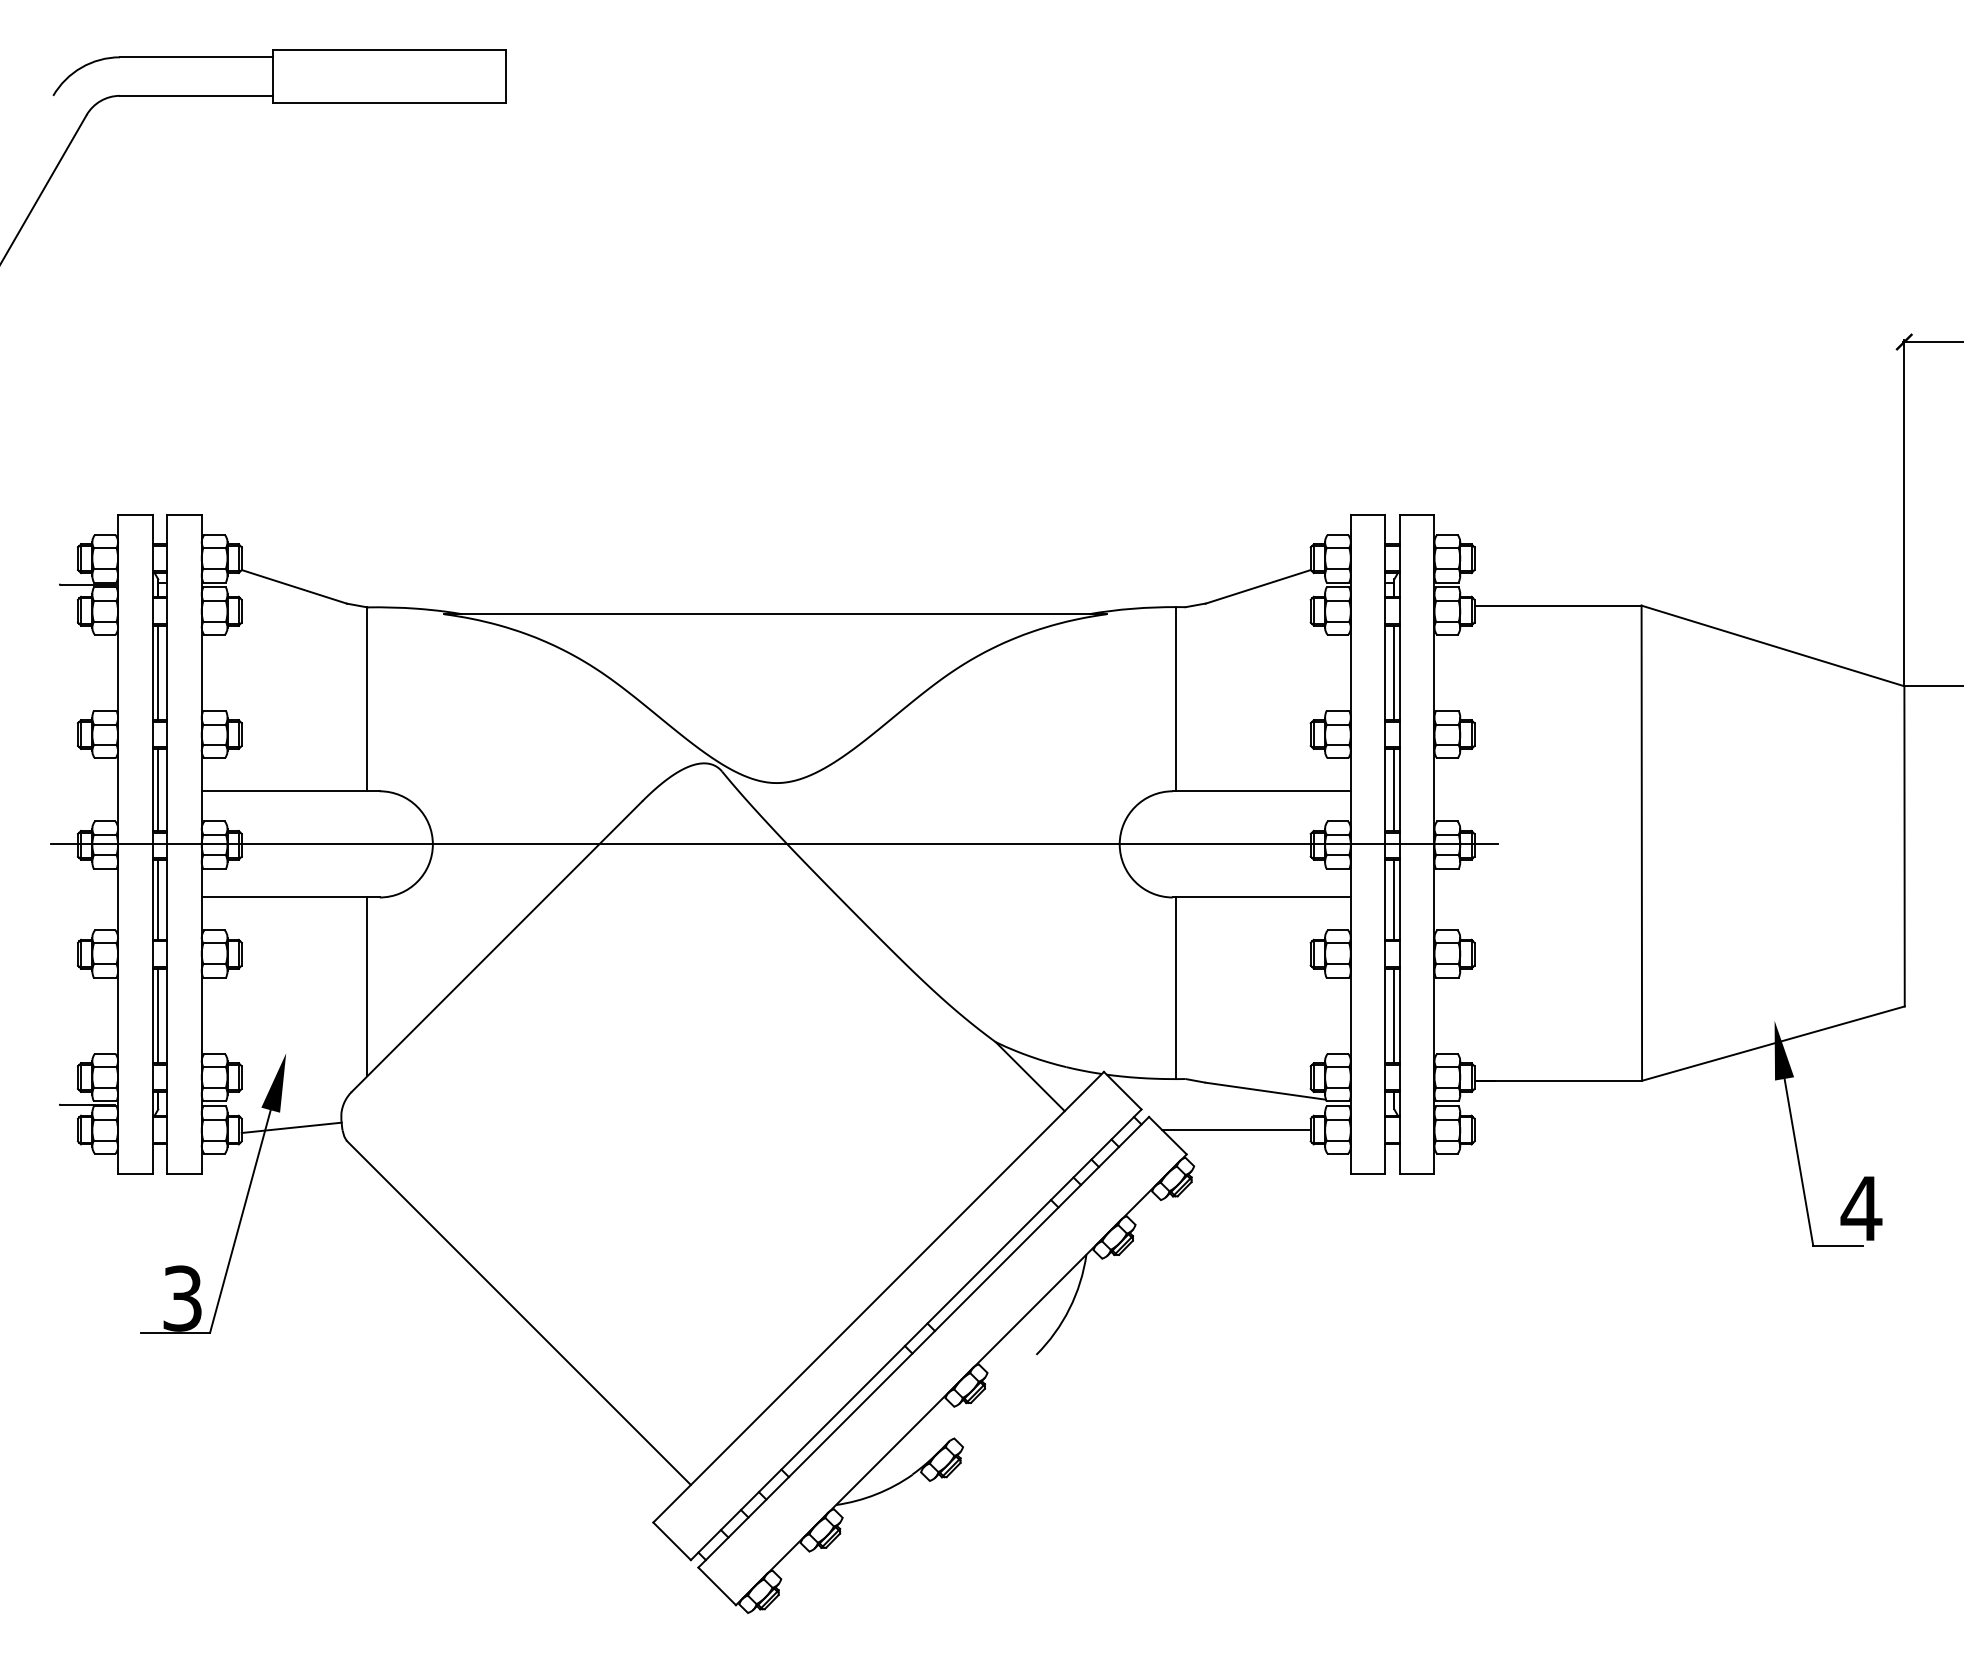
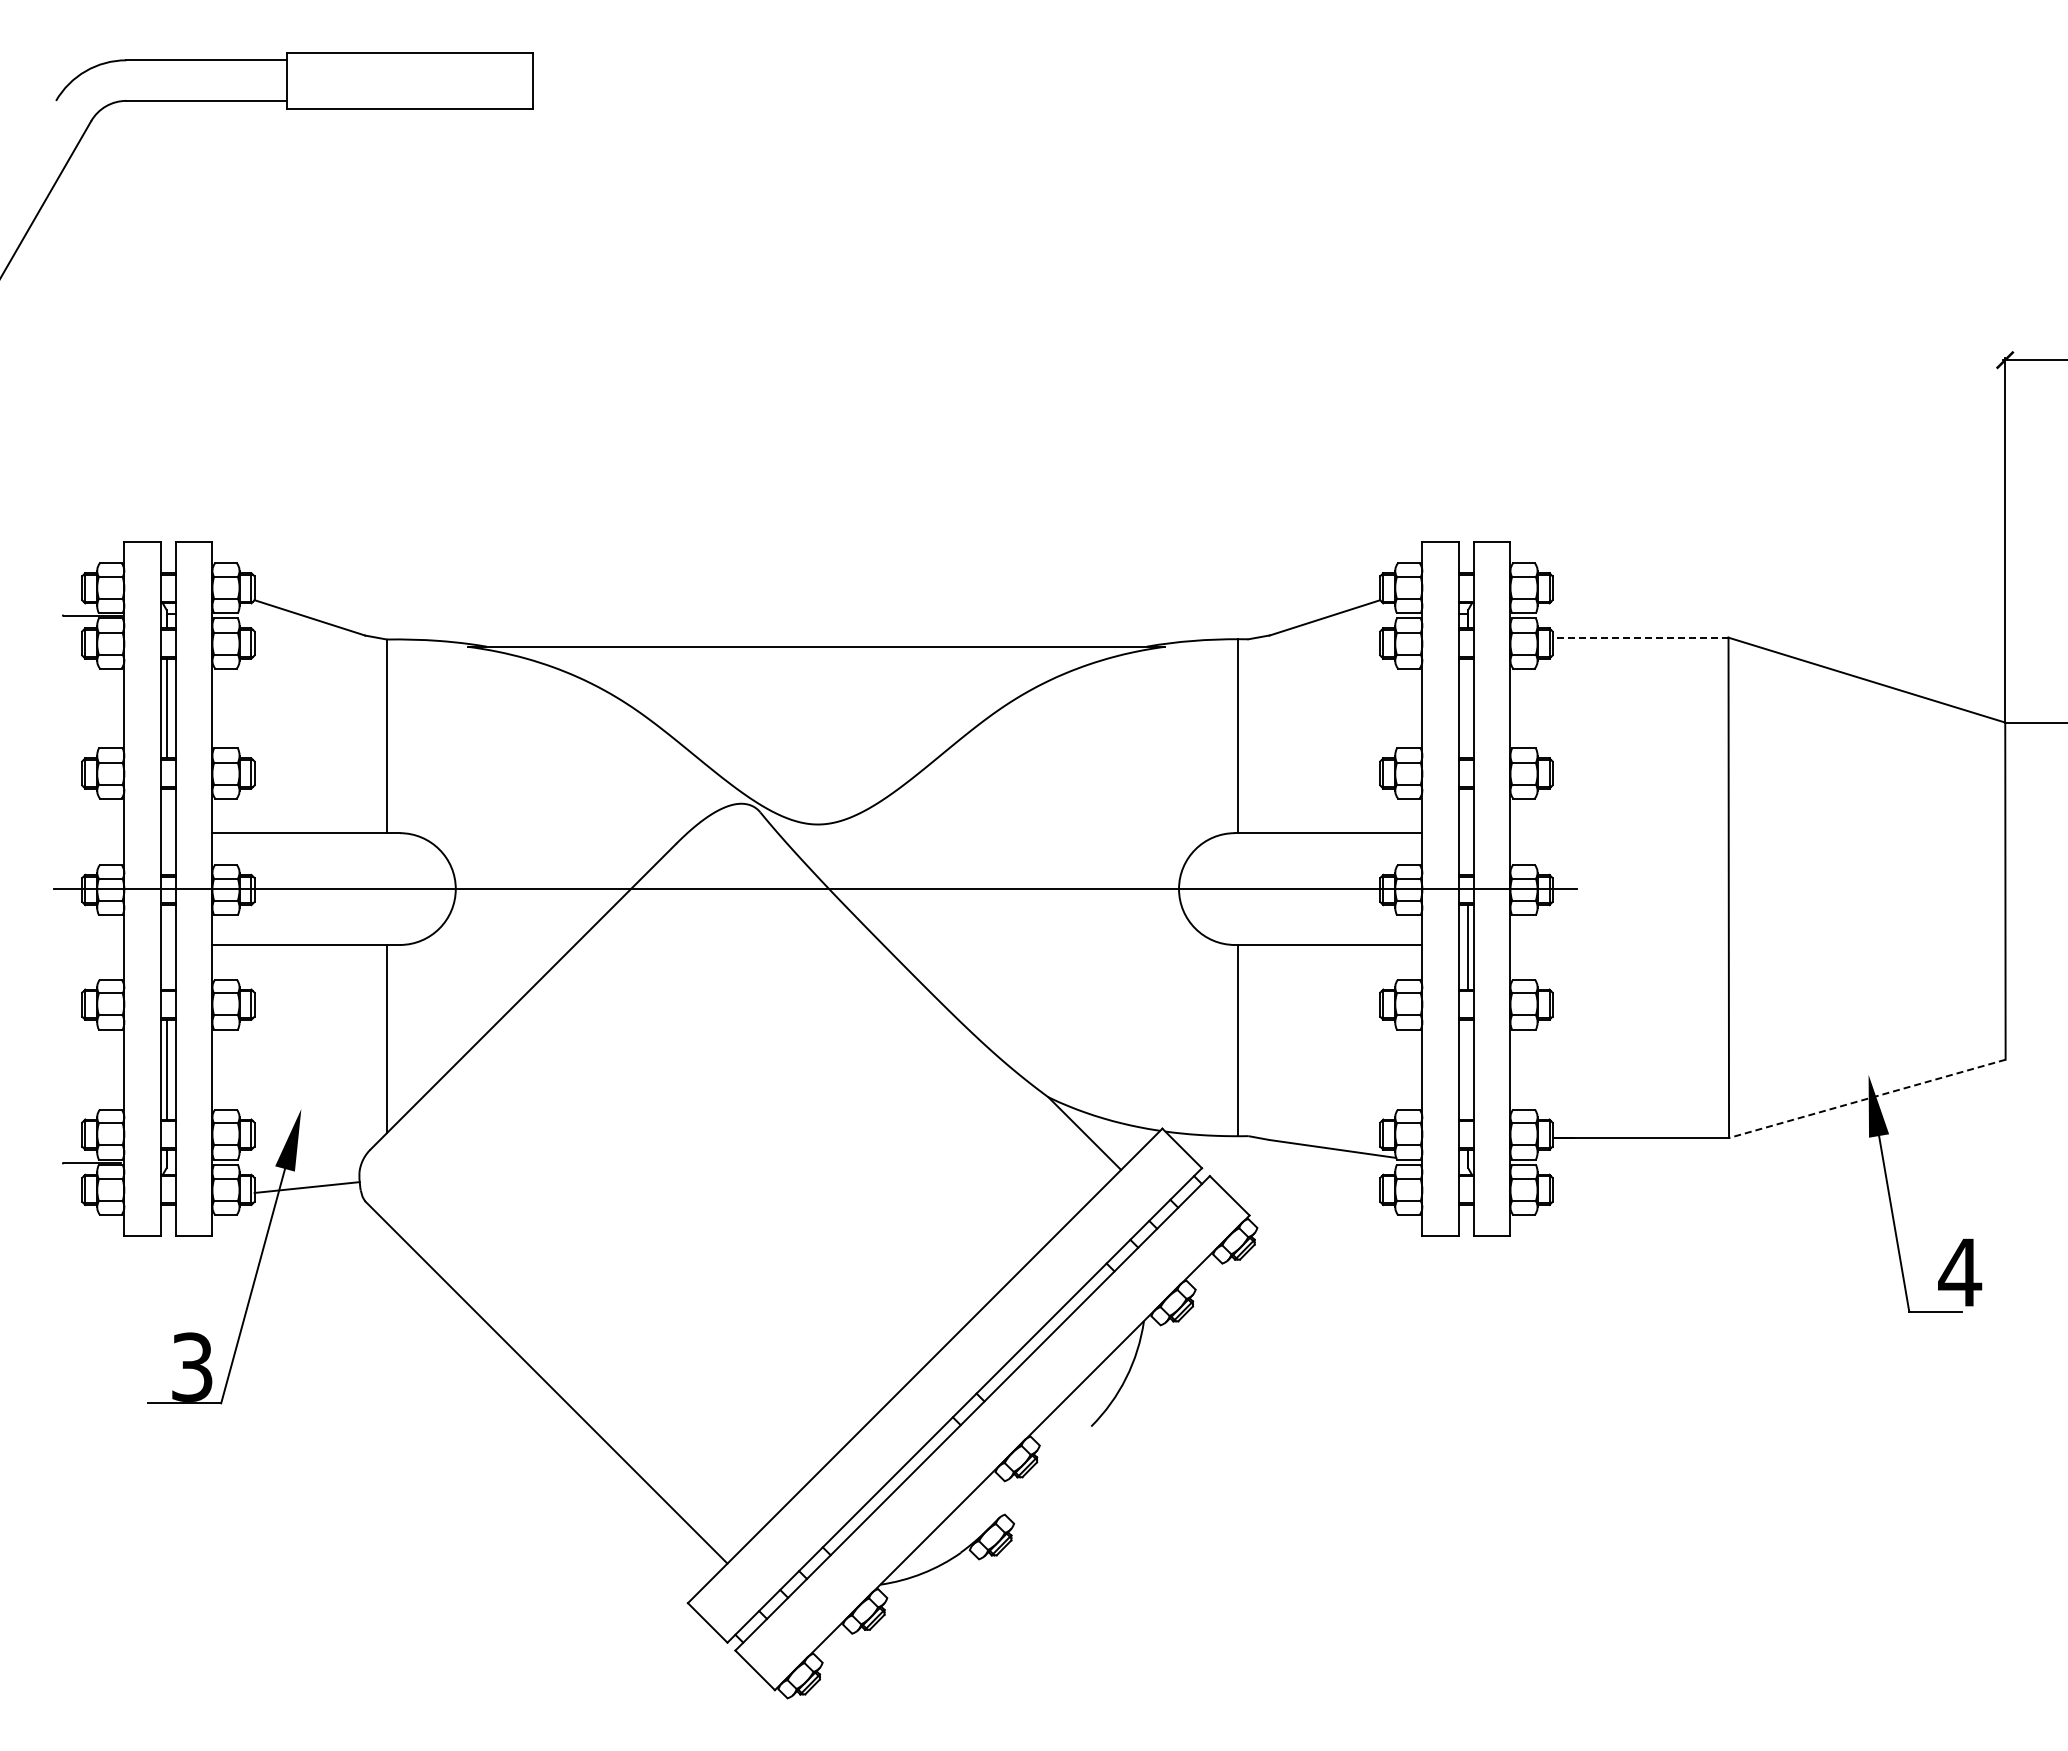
line: (1557, 605) -> (1640, 637), solid -> dashed
line: (1394, 672) -> (1468, 708), removed
line: (158, 789) -> (166, 831), removed
line: (1394, 789) -> (1468, 831), removed
line: (158, 899) -> (166, 947), removed
line: (1394, 1015) -> (1468, 1069), removed
line: (1773, 1043) -> (1867, 1098), solid -> dashed
line: (1236, 1129) -> (1301, 1189), removed

